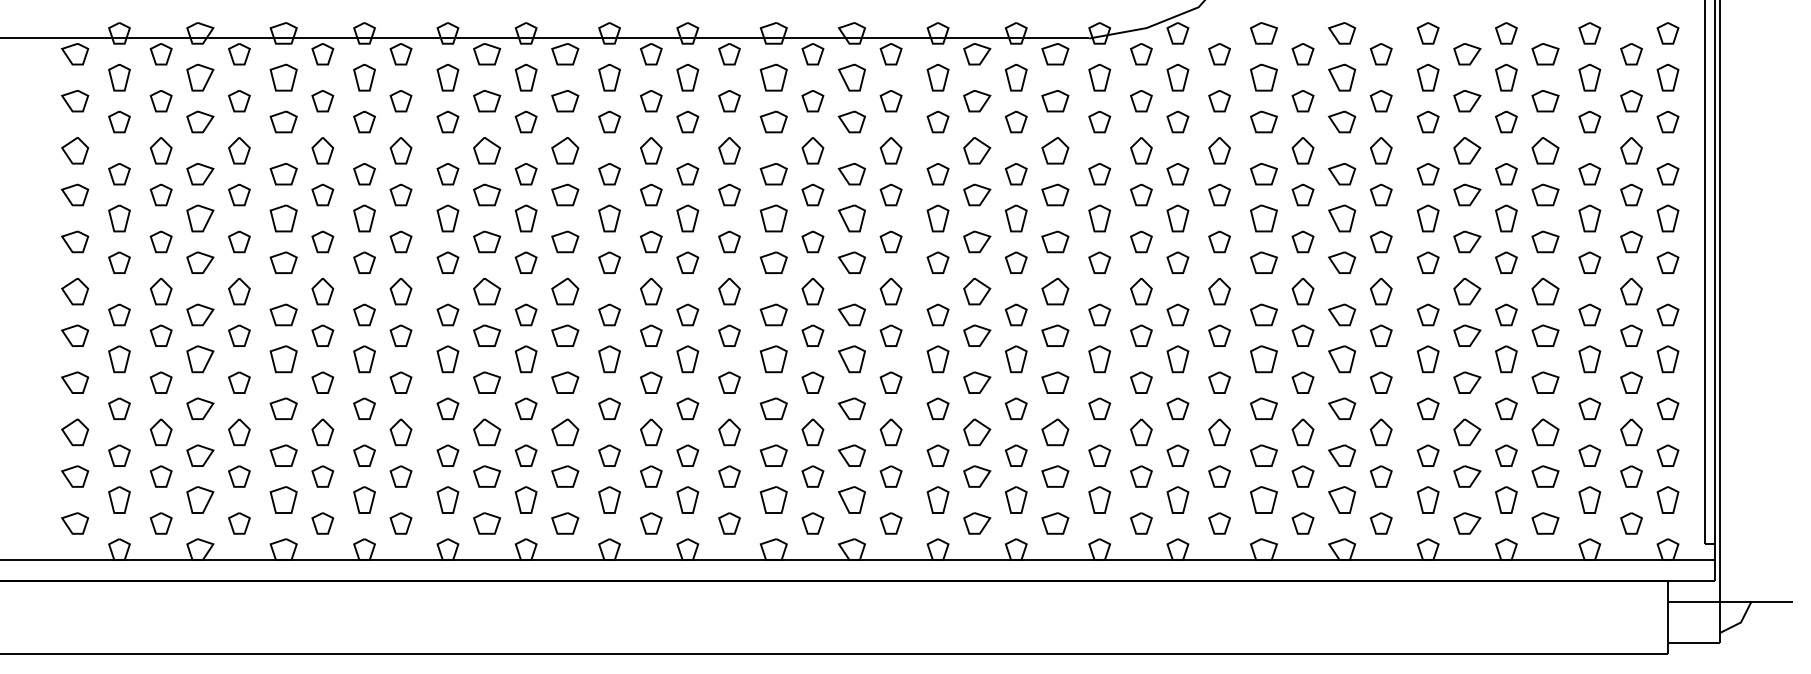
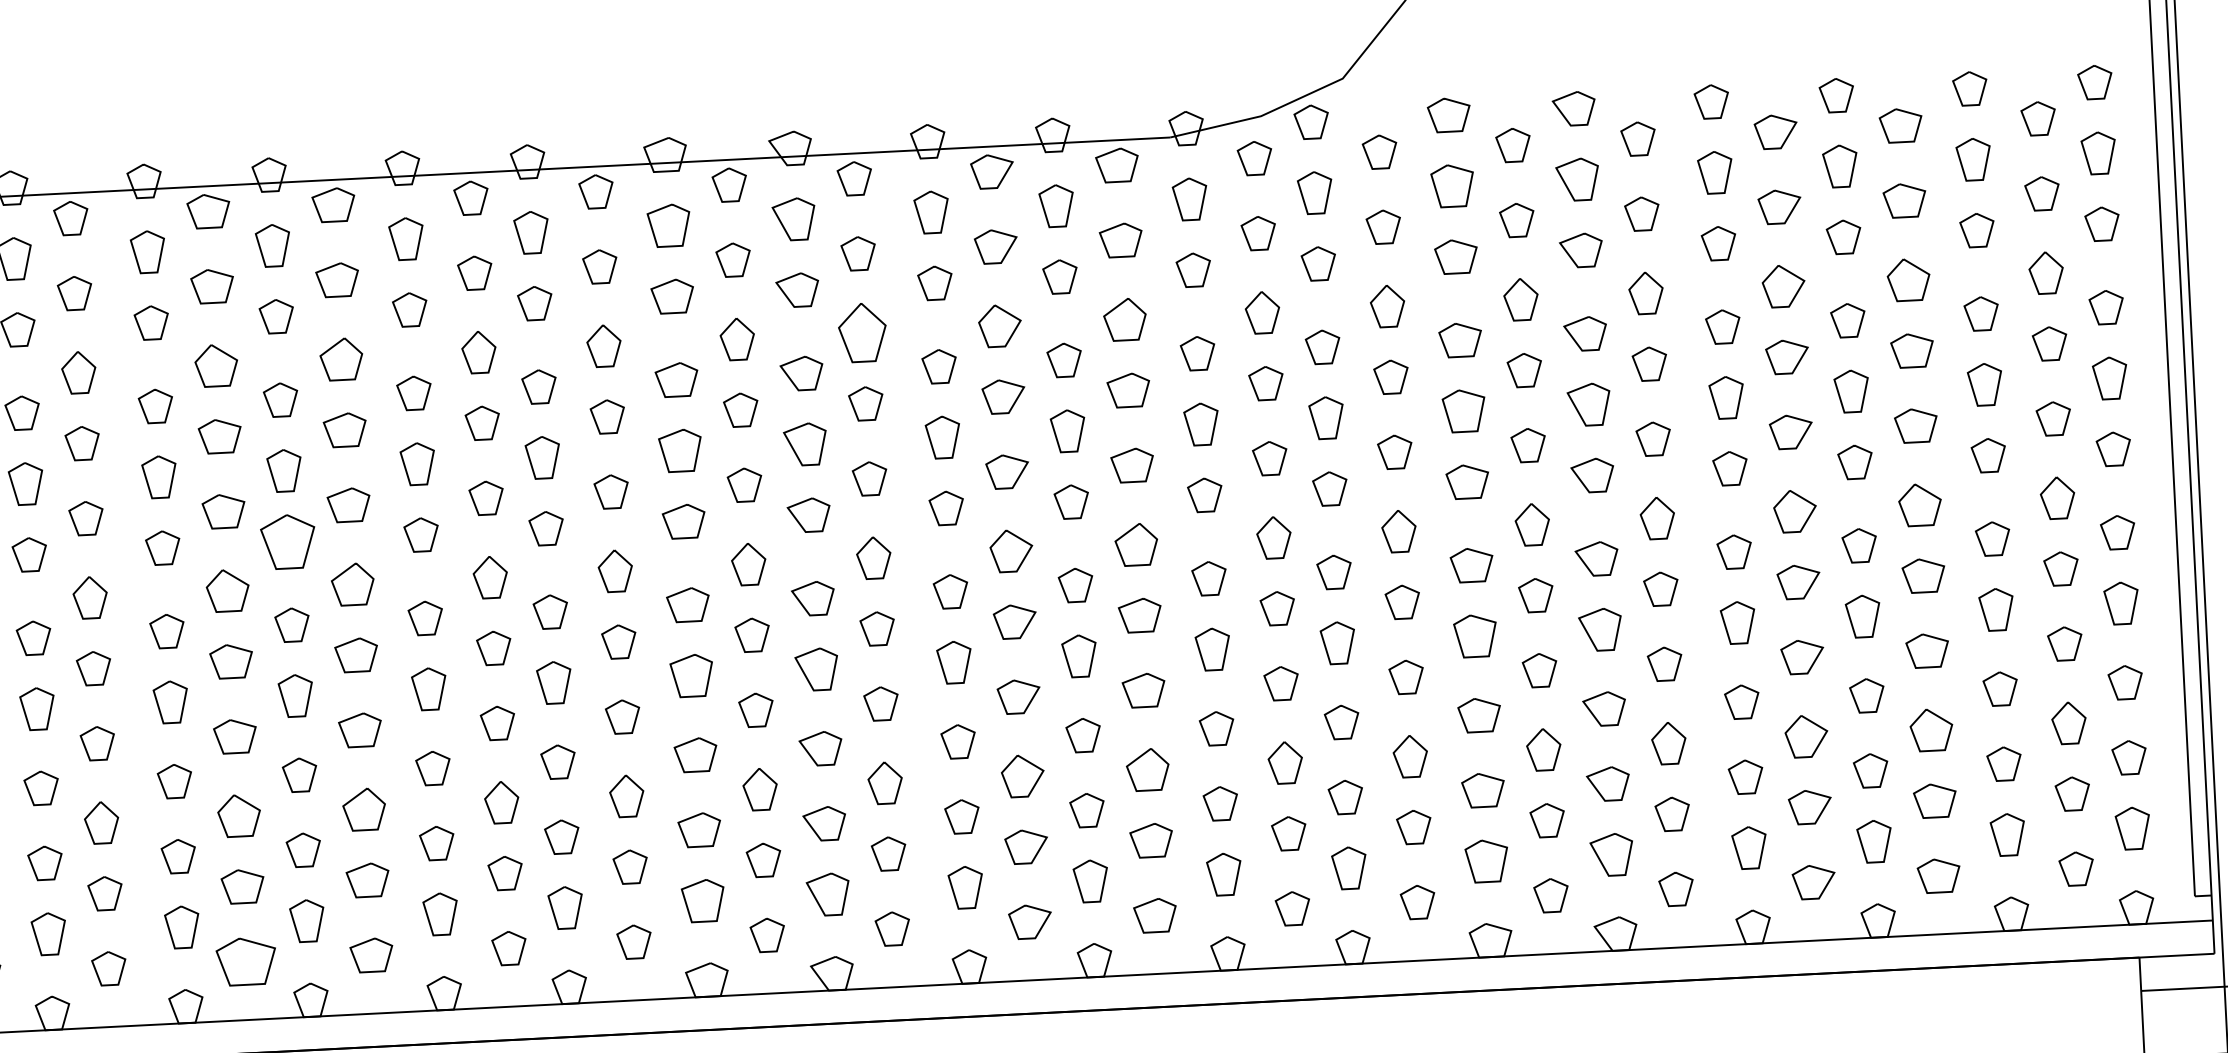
part: (890, 150) -> (861, 332), size x1.4
part: (525, 262) -> (286, 541), size x1.6
part: (487, 523) -> (247, 961), size x1.4

